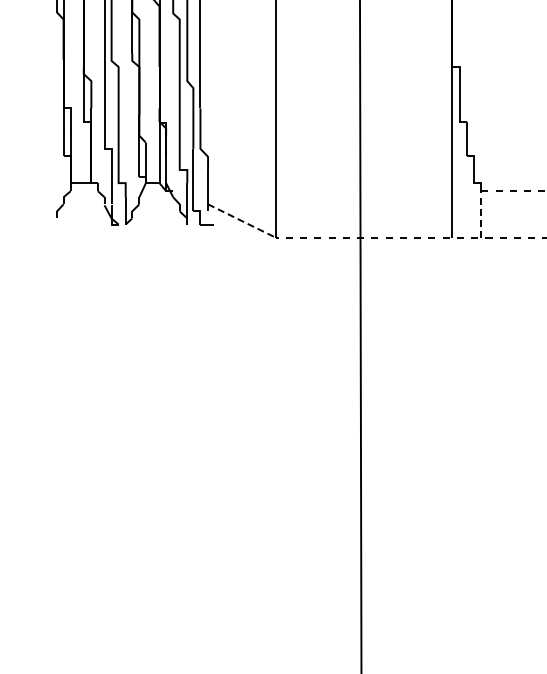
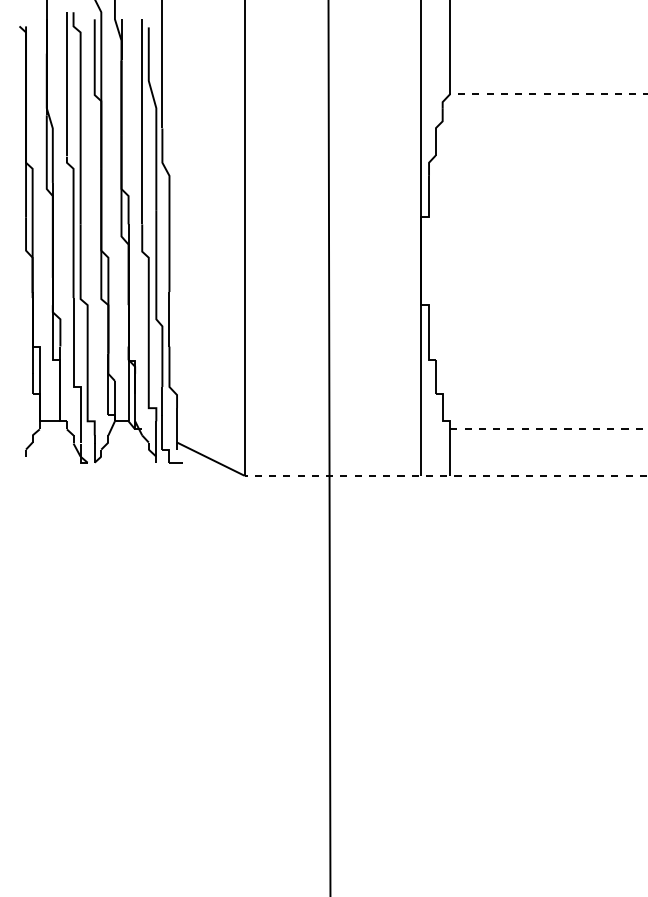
line: (481, 214) -> (450, 452), dashed -> solid
line: (241, 221) -> (210, 459), dashed -> solid

